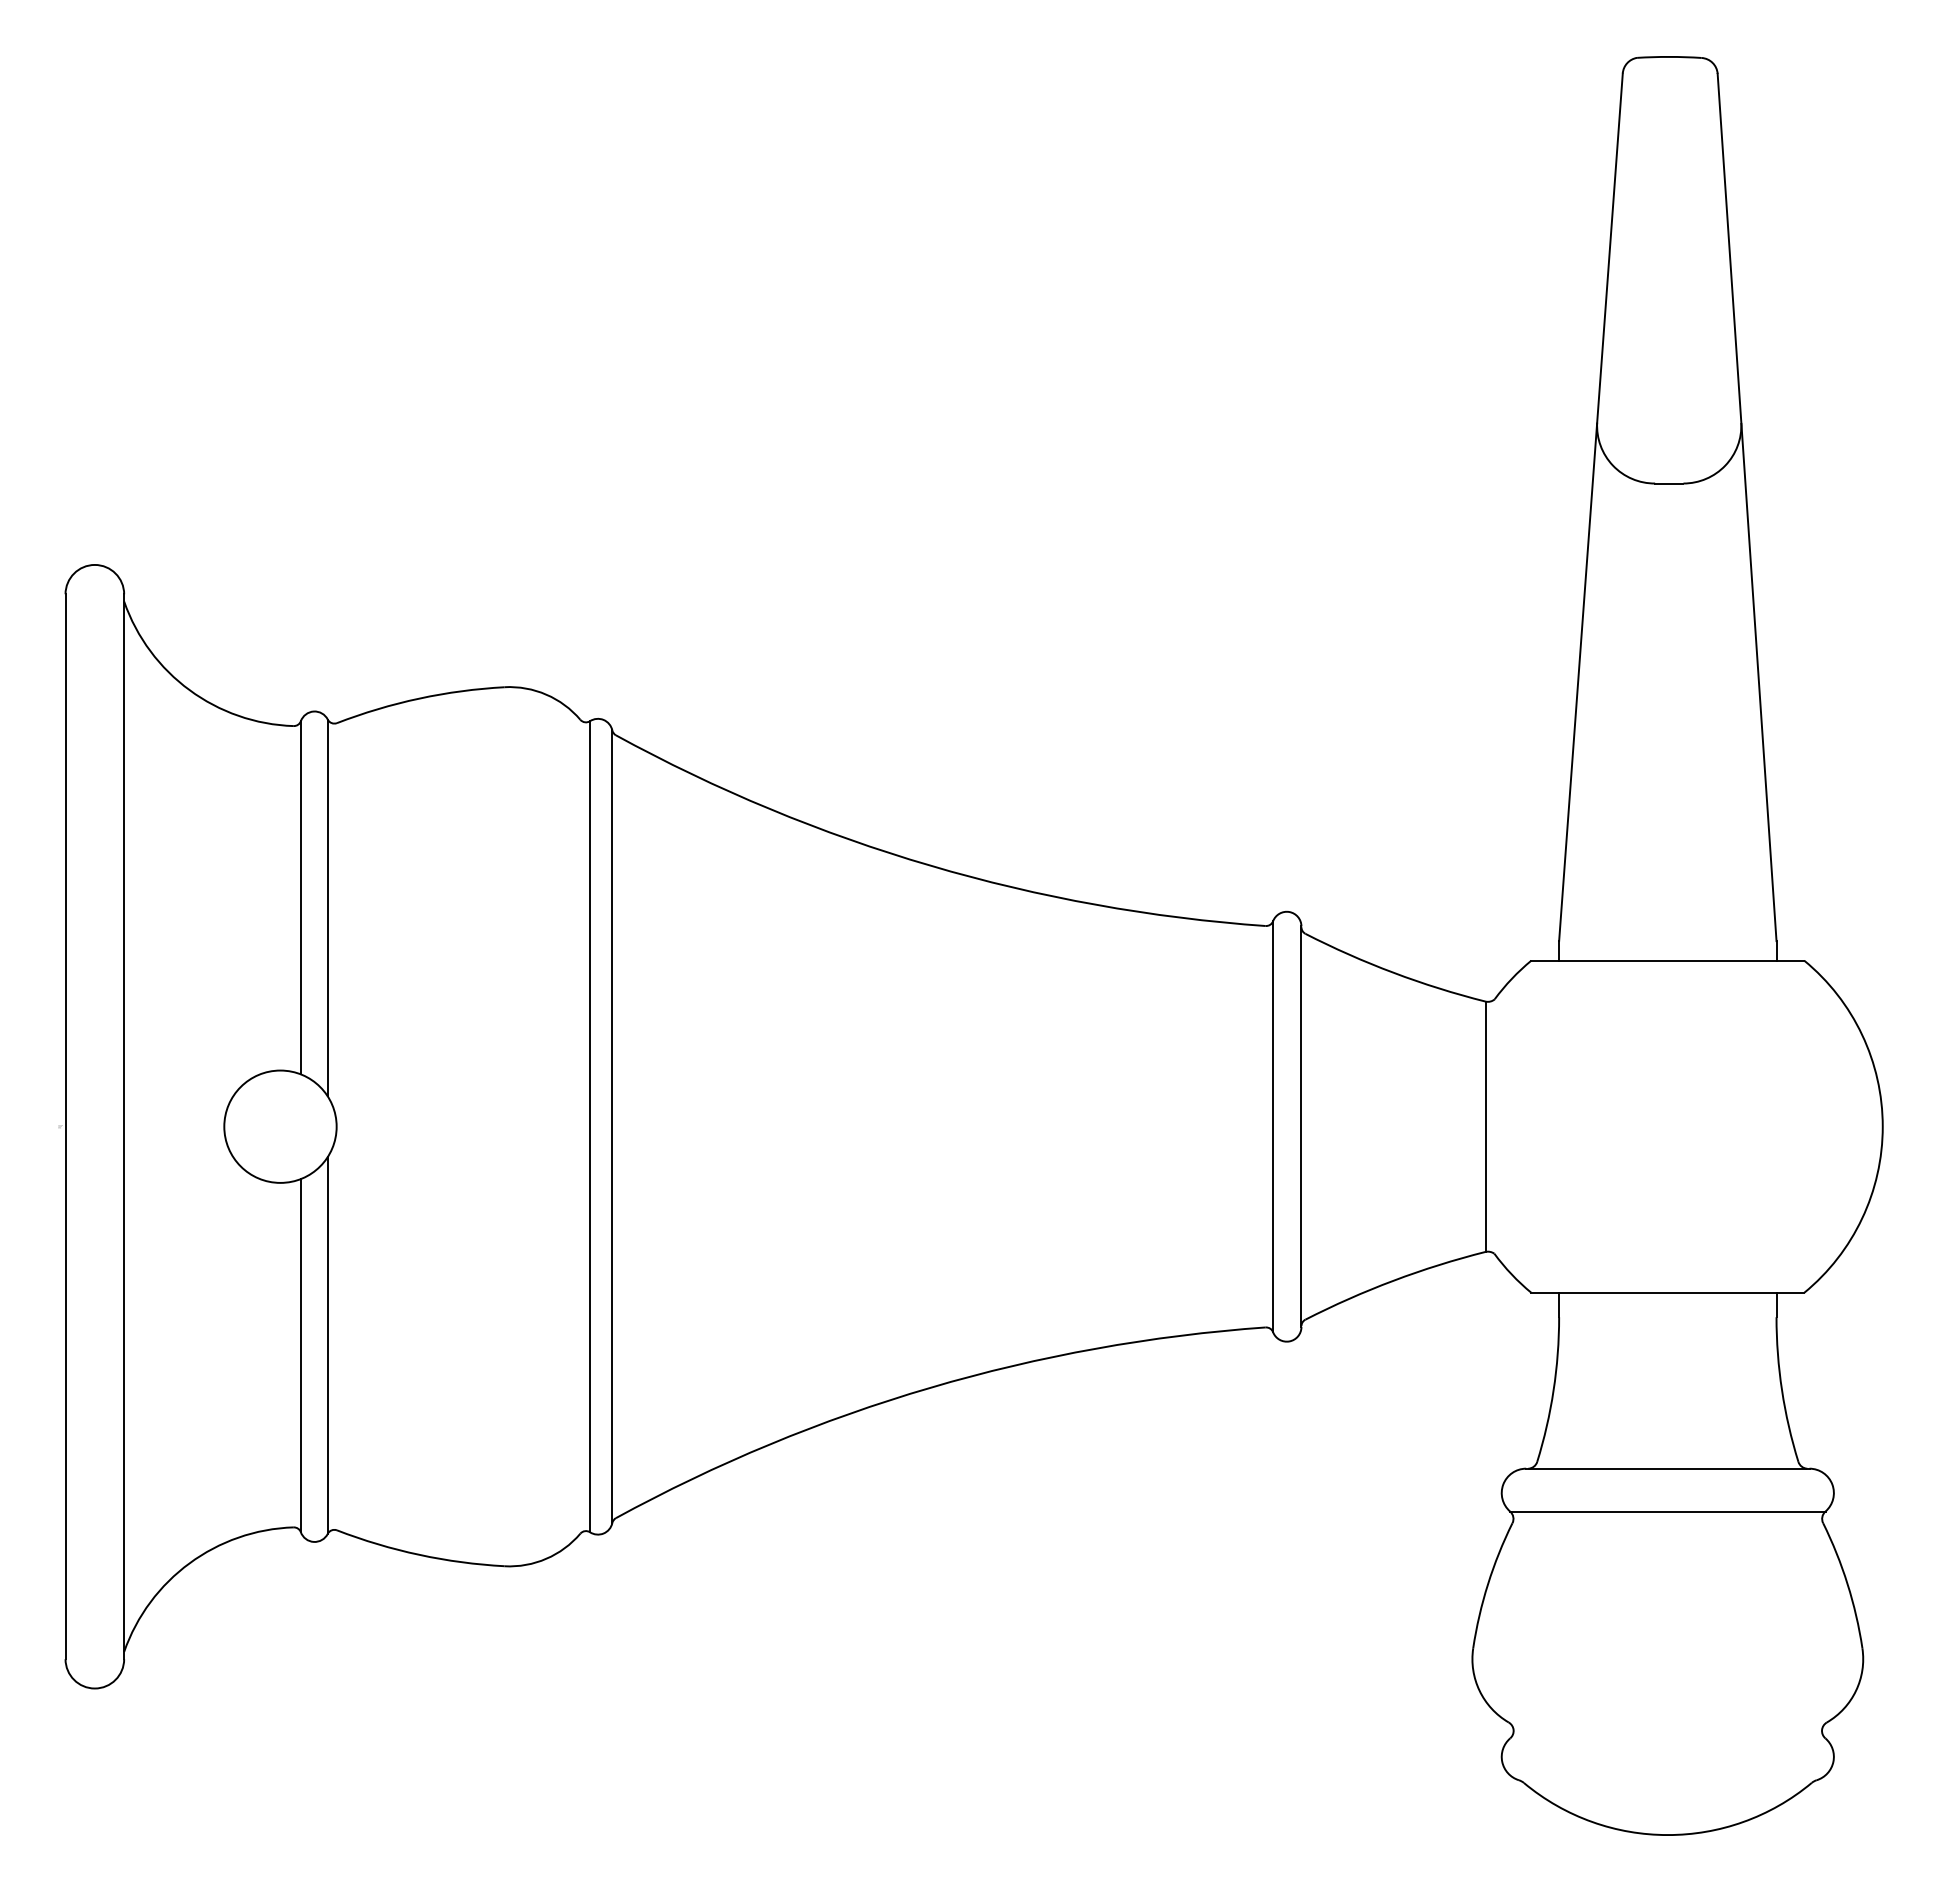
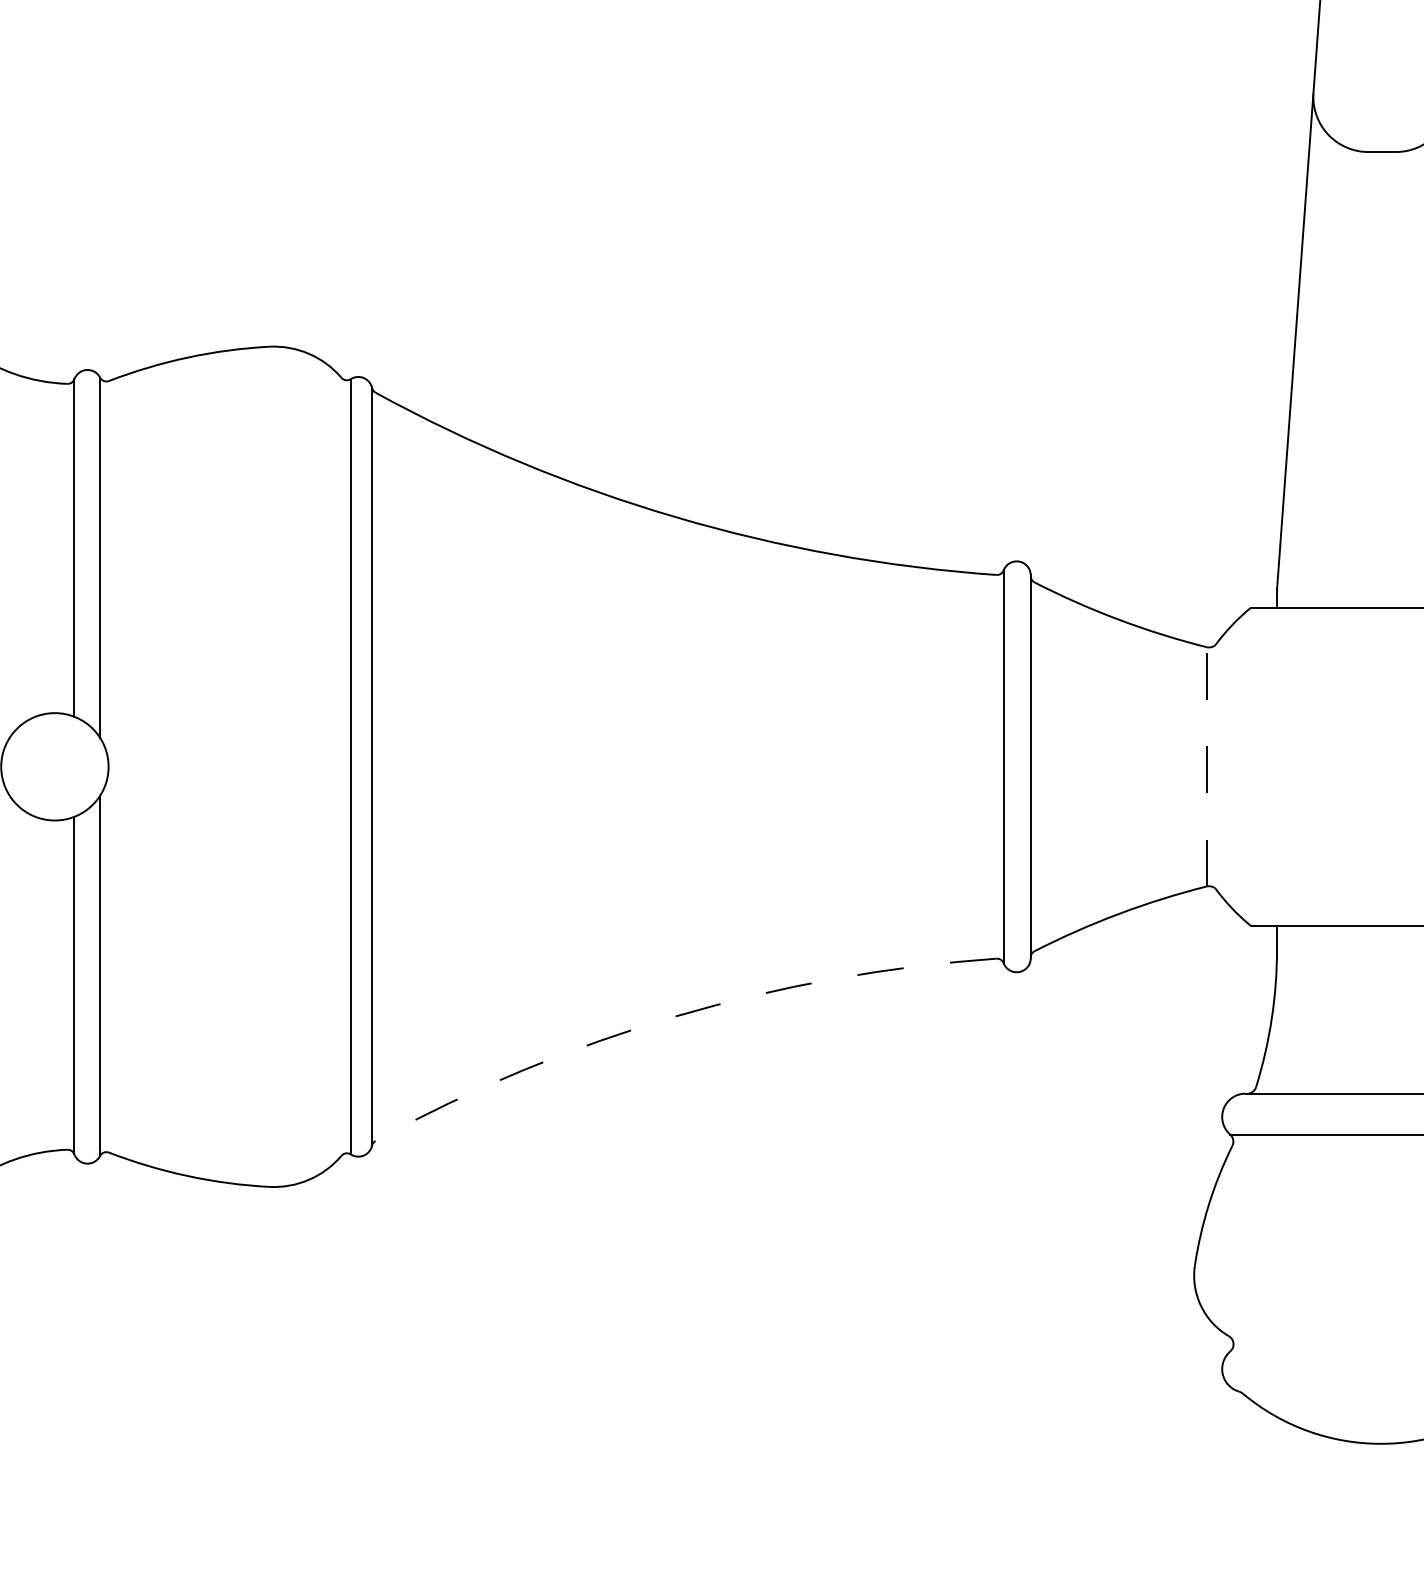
line: (1485, 1126) -> (1206, 766), solid -> dashed
arc: (930, 1387) -> (676, 1016), solid -> dashed

